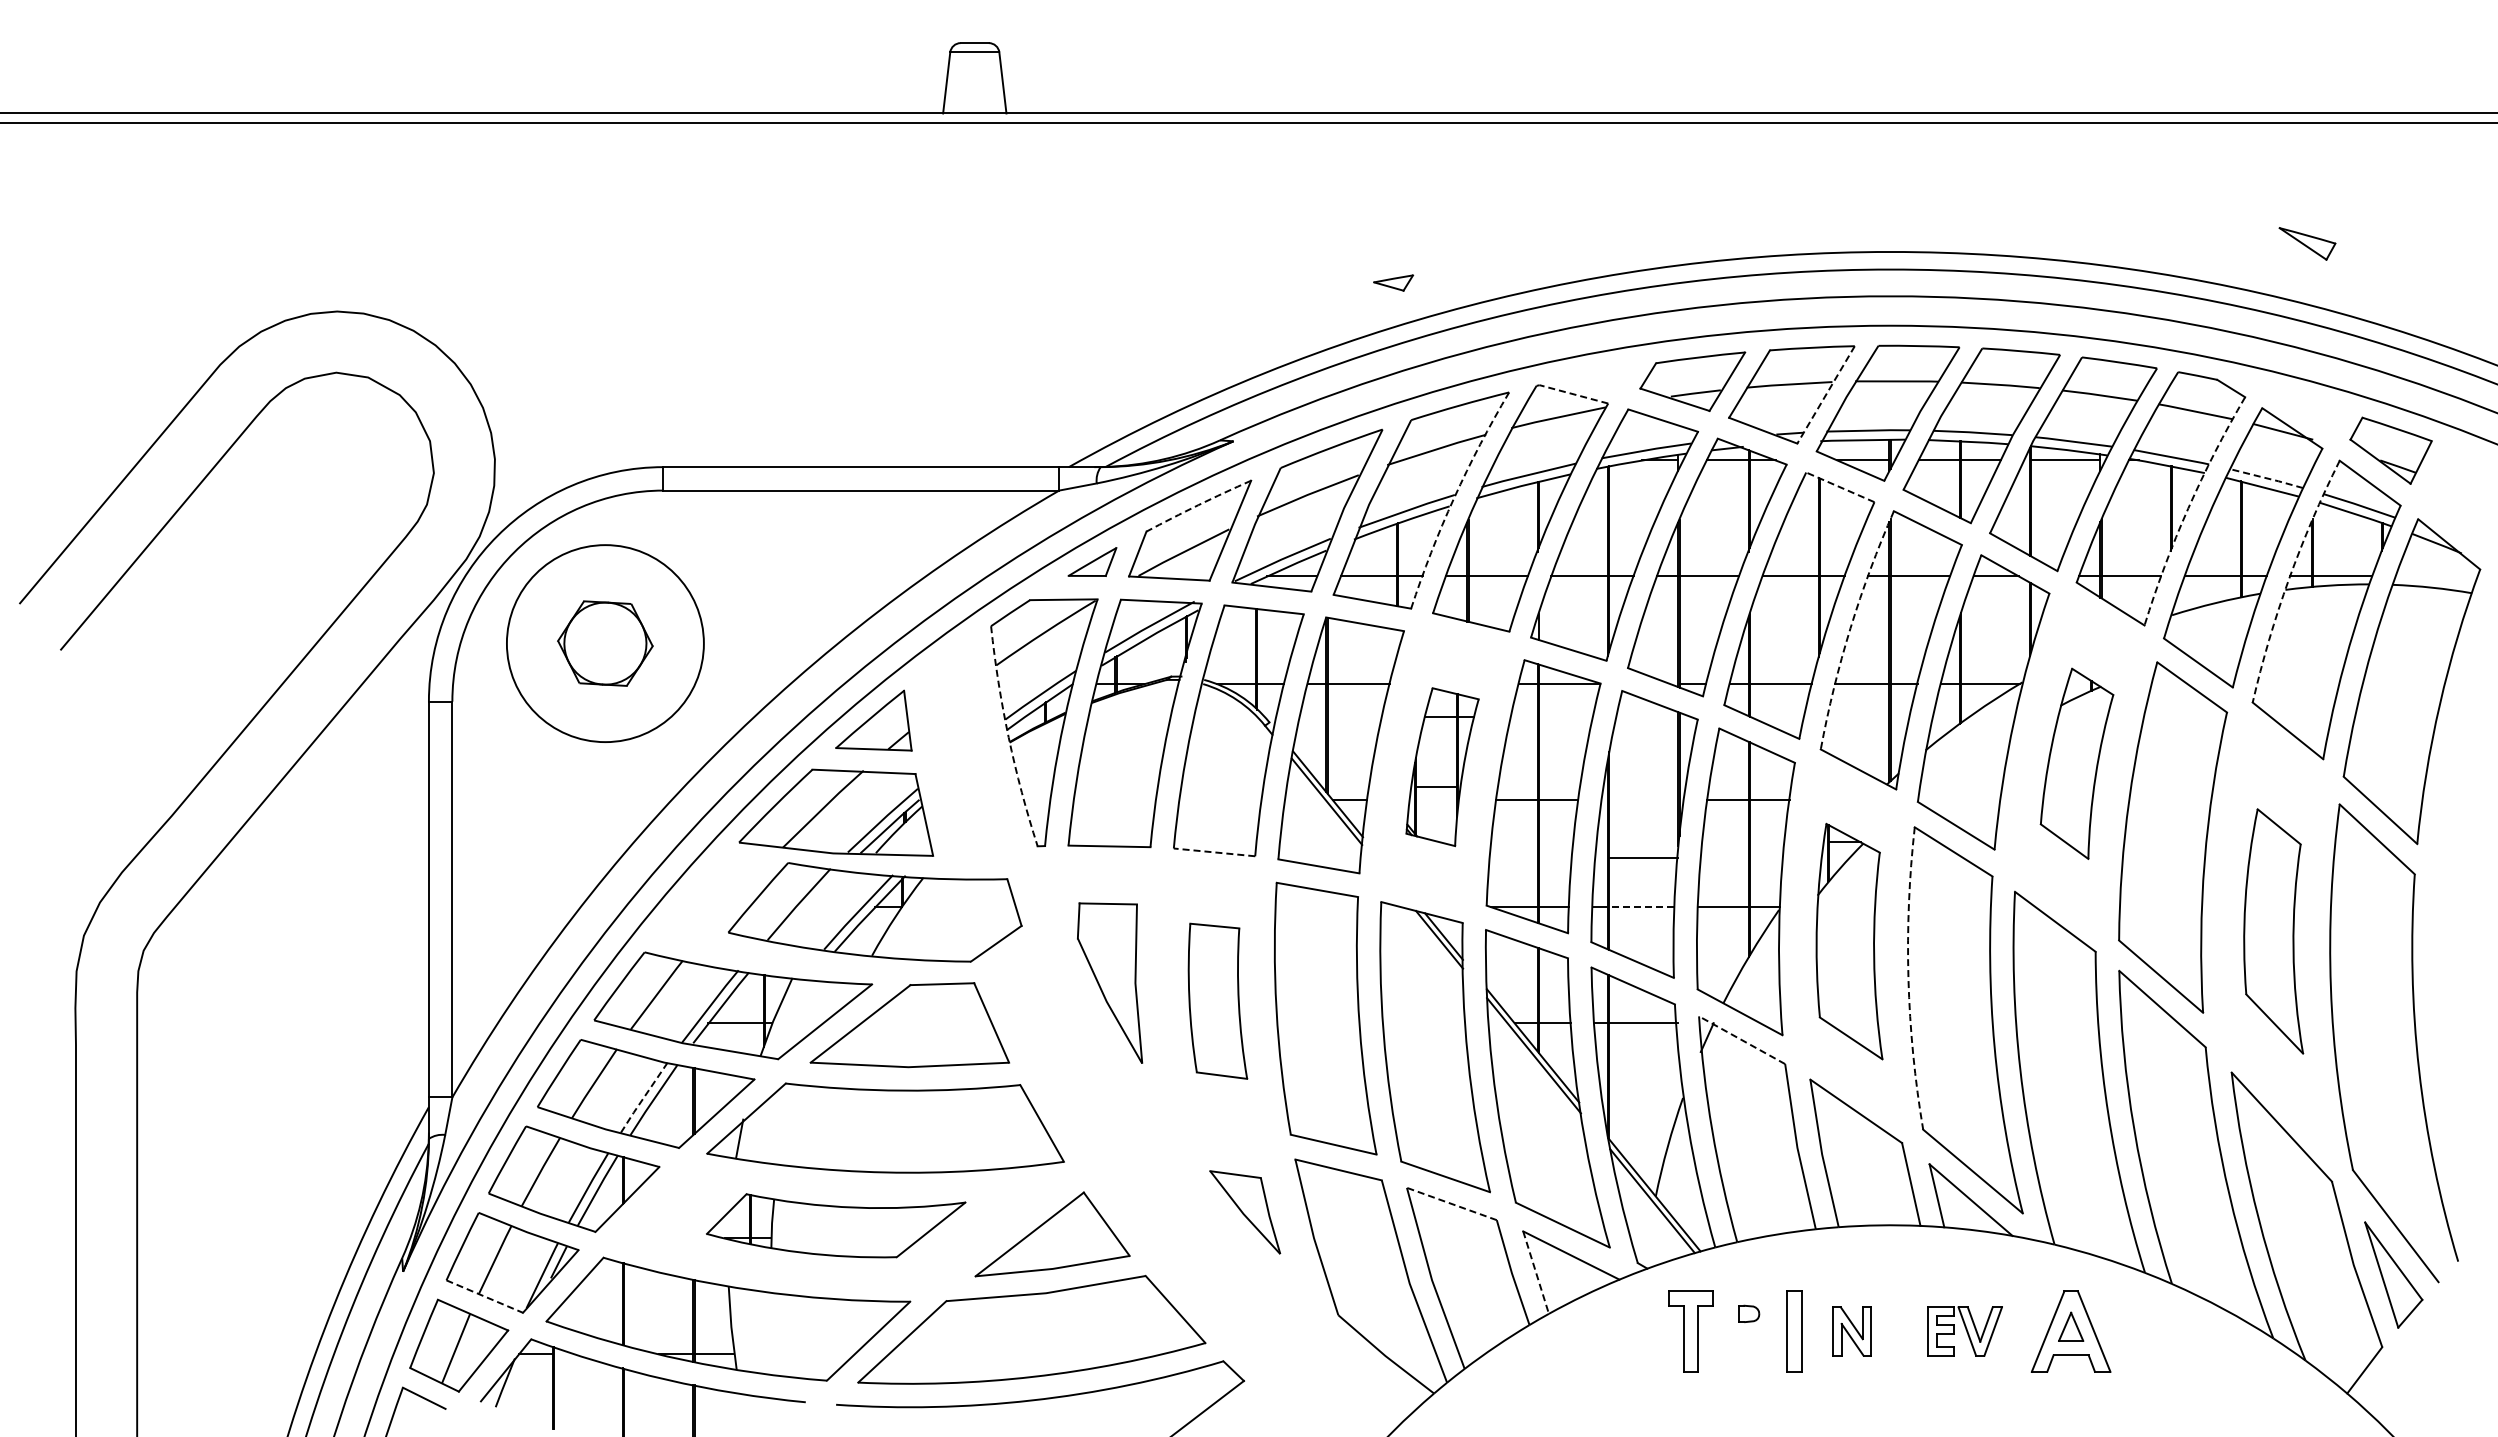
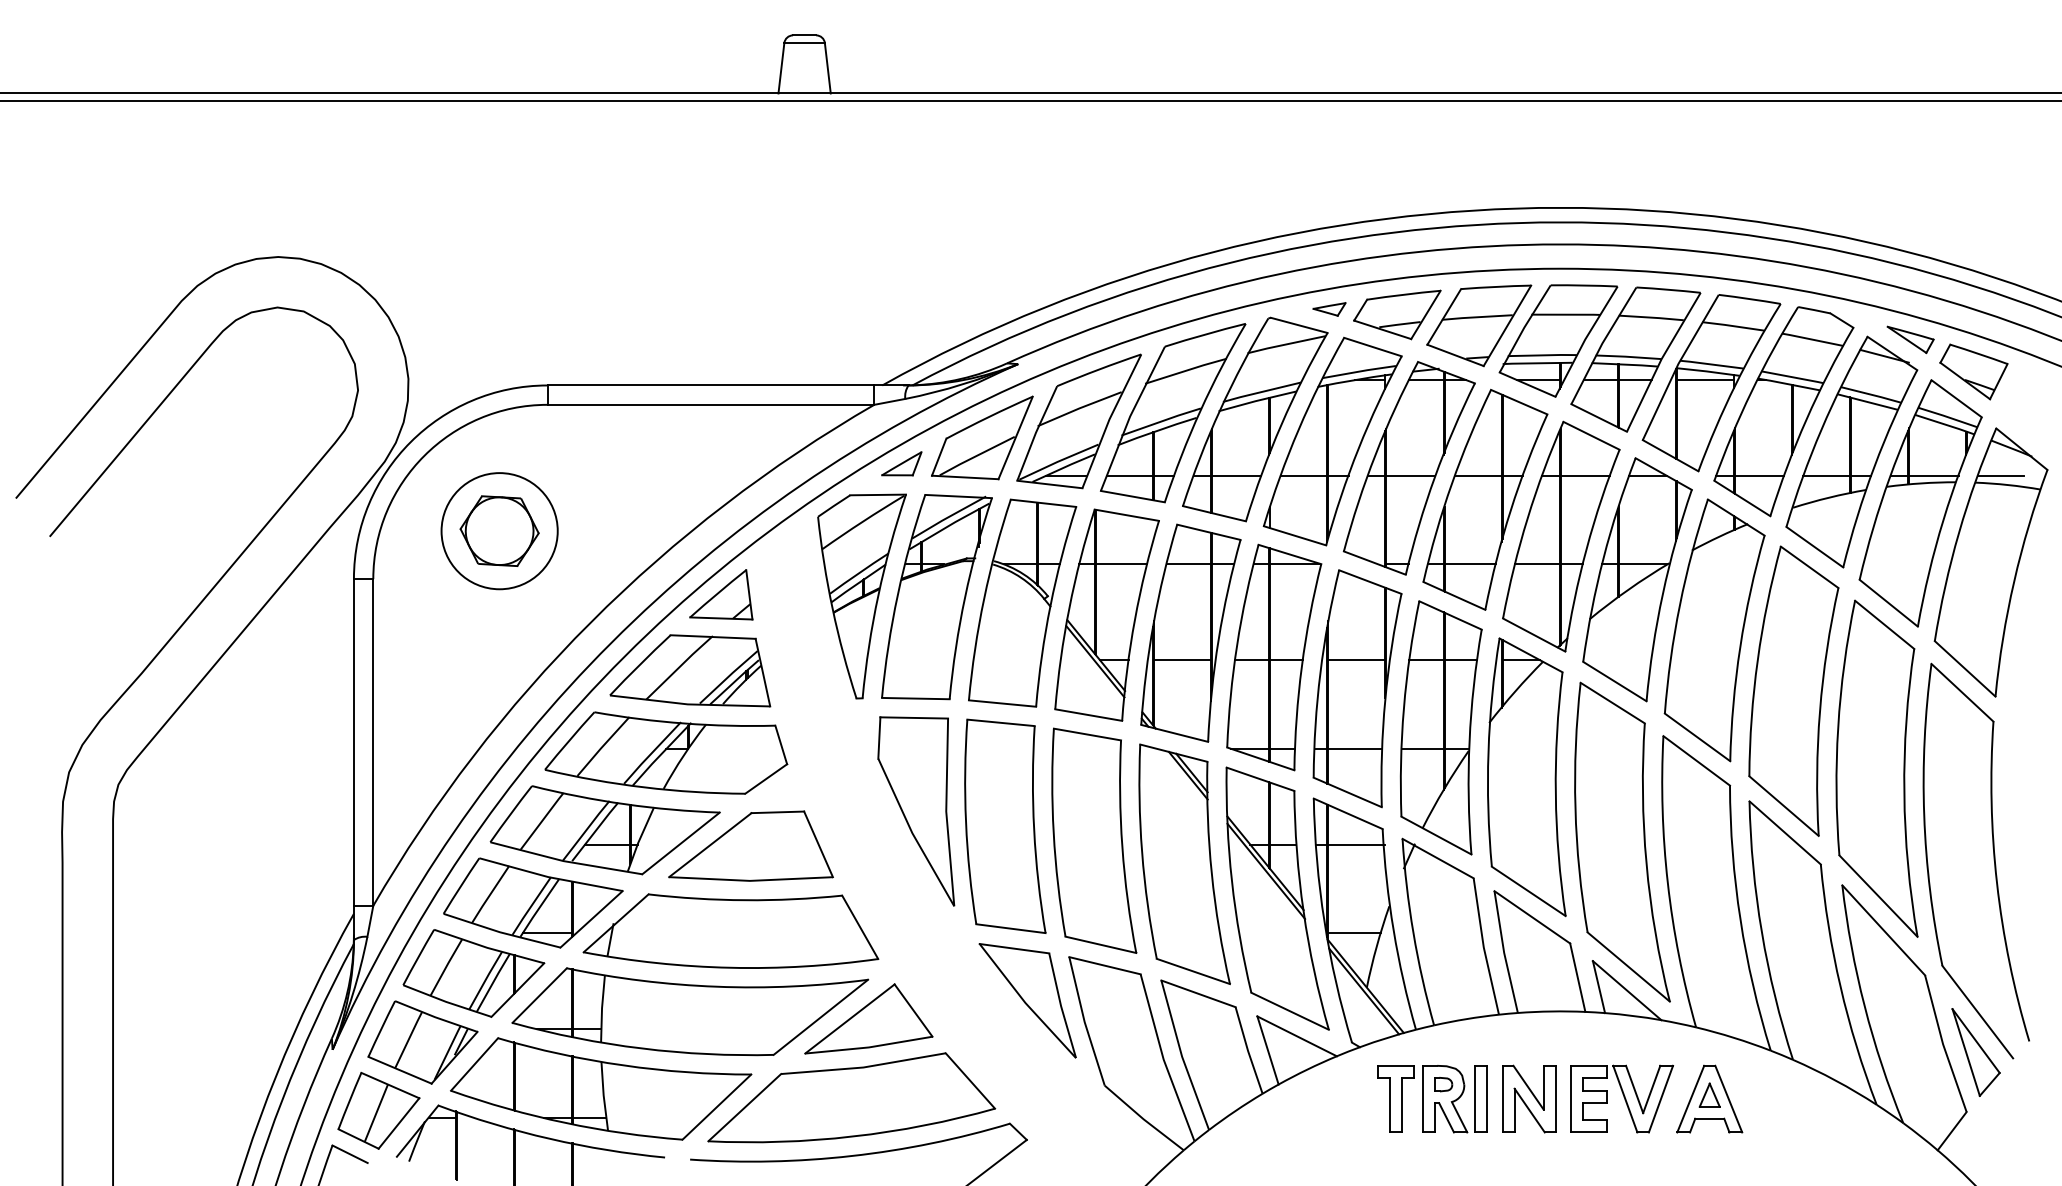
part: (2307, 243) -> (1910, 339), moved
part: (1393, 282) -> (1329, 308), moved
line: (1573, 394) -> (1298, 325), dashed -> solid
line: (1826, 394) -> (1507, 325), dashed -> solid
line: (2266, 478) -> (1871, 394), dashed -> solid
line: (1839, 487) -> (1518, 402), dashed -> solid
arc: (1454, 497) -> (1200, 410), dashed -> solid
arc: (1198, 505) -> (989, 417), dashed -> solid
arc: (2188, 508) -> (1806, 419), dashed -> solid
line: (2423, 576) -> (2000, 475), added
arc: (2289, 579) -> (1890, 478), dashed -> solid
arc: (1850, 628) -> (1527, 518), dashed -> solid
circle: (605, 643) -> (499, 531), size x0.71
arc: (1008, 737) -> (832, 608), dashed -> solid
part: (2076, 763) -> (1714, 630), size x1.67
part: (1442, 766) -> (1190, 632), size x1.67
line: (1214, 852) -> (1002, 703), dashed -> solid
line: (1643, 857) -> (1356, 659), moved
line: (1641, 907) -> (1355, 749), dashed -> solid
part: (875, 912) -> (666, 753), moved
part: (2273, 931) -> (1876, 768), size x1.67
part: (1849, 941) -> (1526, 777), size x1.43
arc: (1908, 978) -> (1575, 807), dashed -> solid
part: (1109, 983) -> (915, 811), size x1.43
part: (1217, 1001) -> (1004, 826), size x1.67
line: (1741, 1039) -> (1437, 858), dashed -> solid
line: (643, 1097) -> (531, 905), dashed -> solid
line: (663, 1130) -> (547, 933), added
line: (1640, 1130) -> (1354, 933), added
line: (1451, 1204) -> (1198, 994), dashed -> solid
part: (1245, 1212) -> (1028, 1000), size x1.67
part: (835, 1225) -> (689, 1011), size x1.67
line: (1536, 1273) -> (1268, 1051), dashed -> solid
line: (484, 1296) -> (399, 1070), dashed -> solid
part: (1750, 1331) -> (1445, 1099), added
part: (1851, 1331) -> (1528, 1099), size x1.67
part: (1964, 1331) -> (1621, 1099), size x1.67

